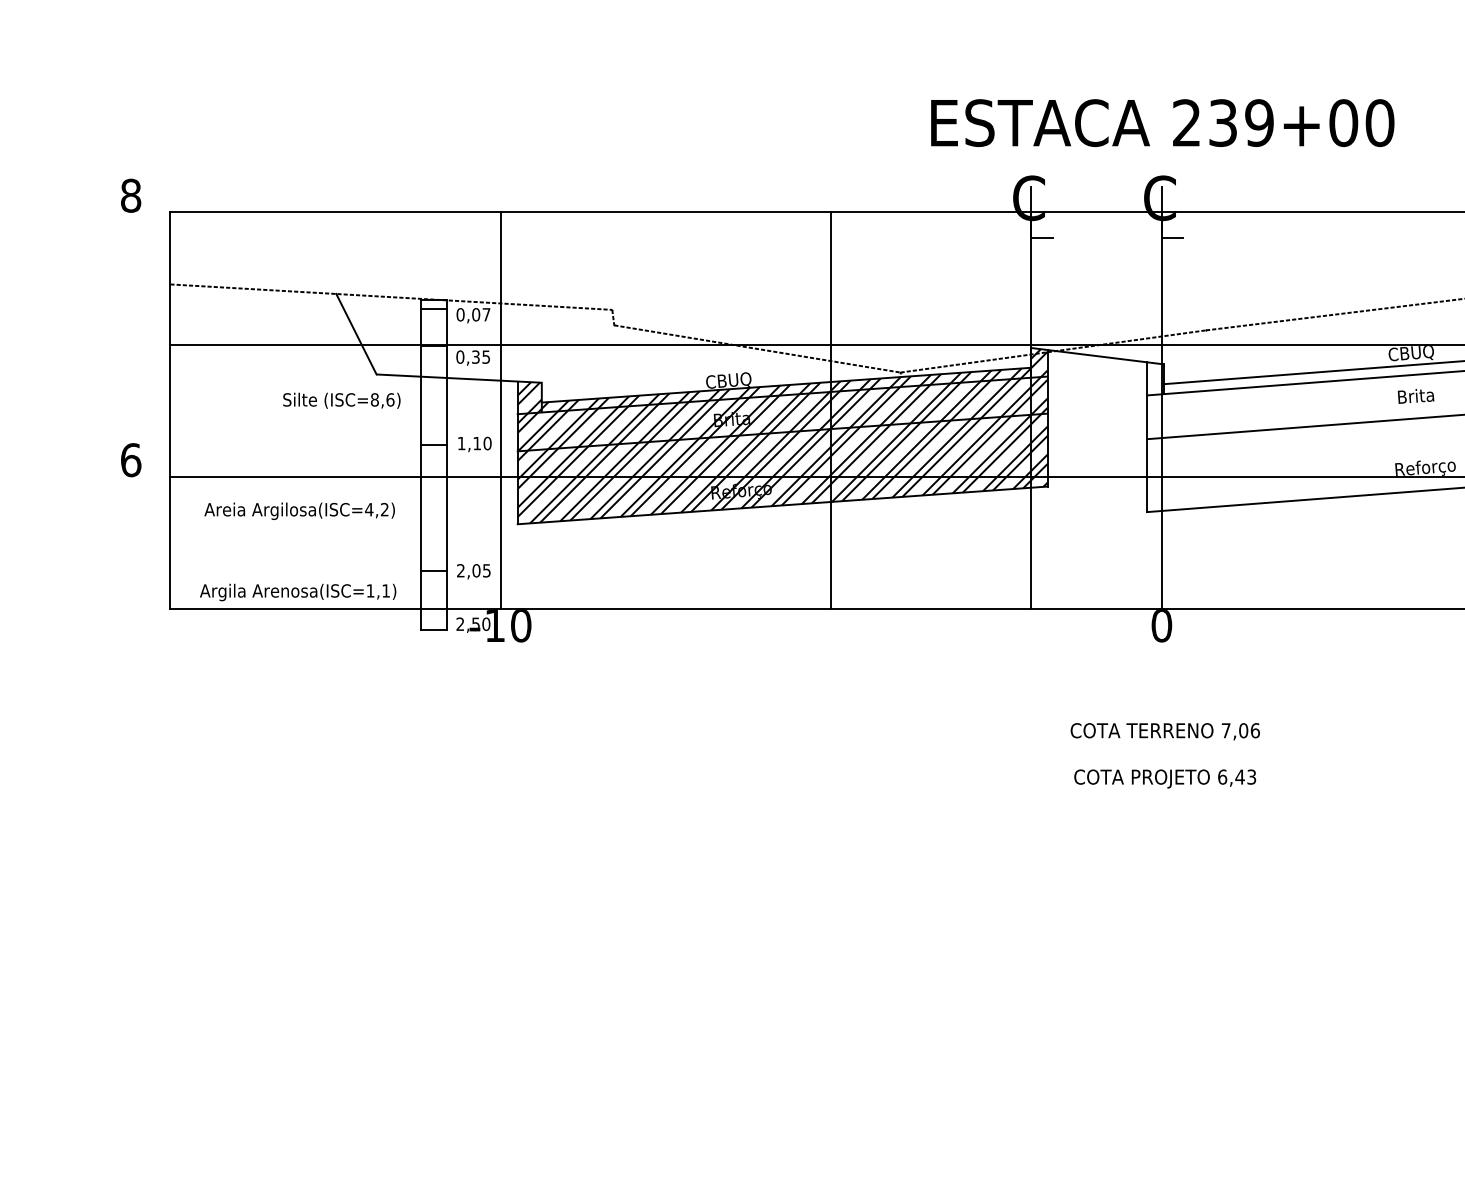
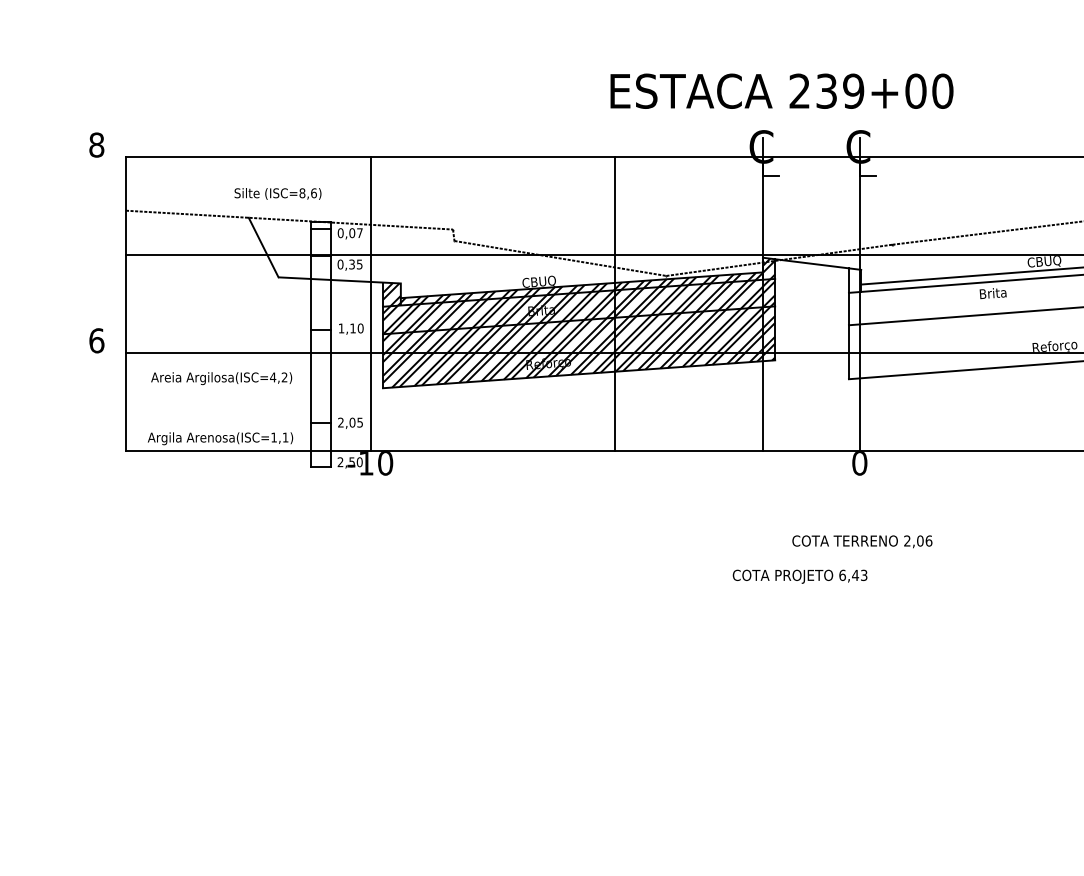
text: (1162, 122) -> (781, 90), moved
text: (1415, 396) -> (992, 293), moved
text: (341, 400) -> (277, 193), moved
text: (1225, 730) -> (906, 540), 7,06 -> 2,06
text: (1165, 778) -> (800, 576), moved

